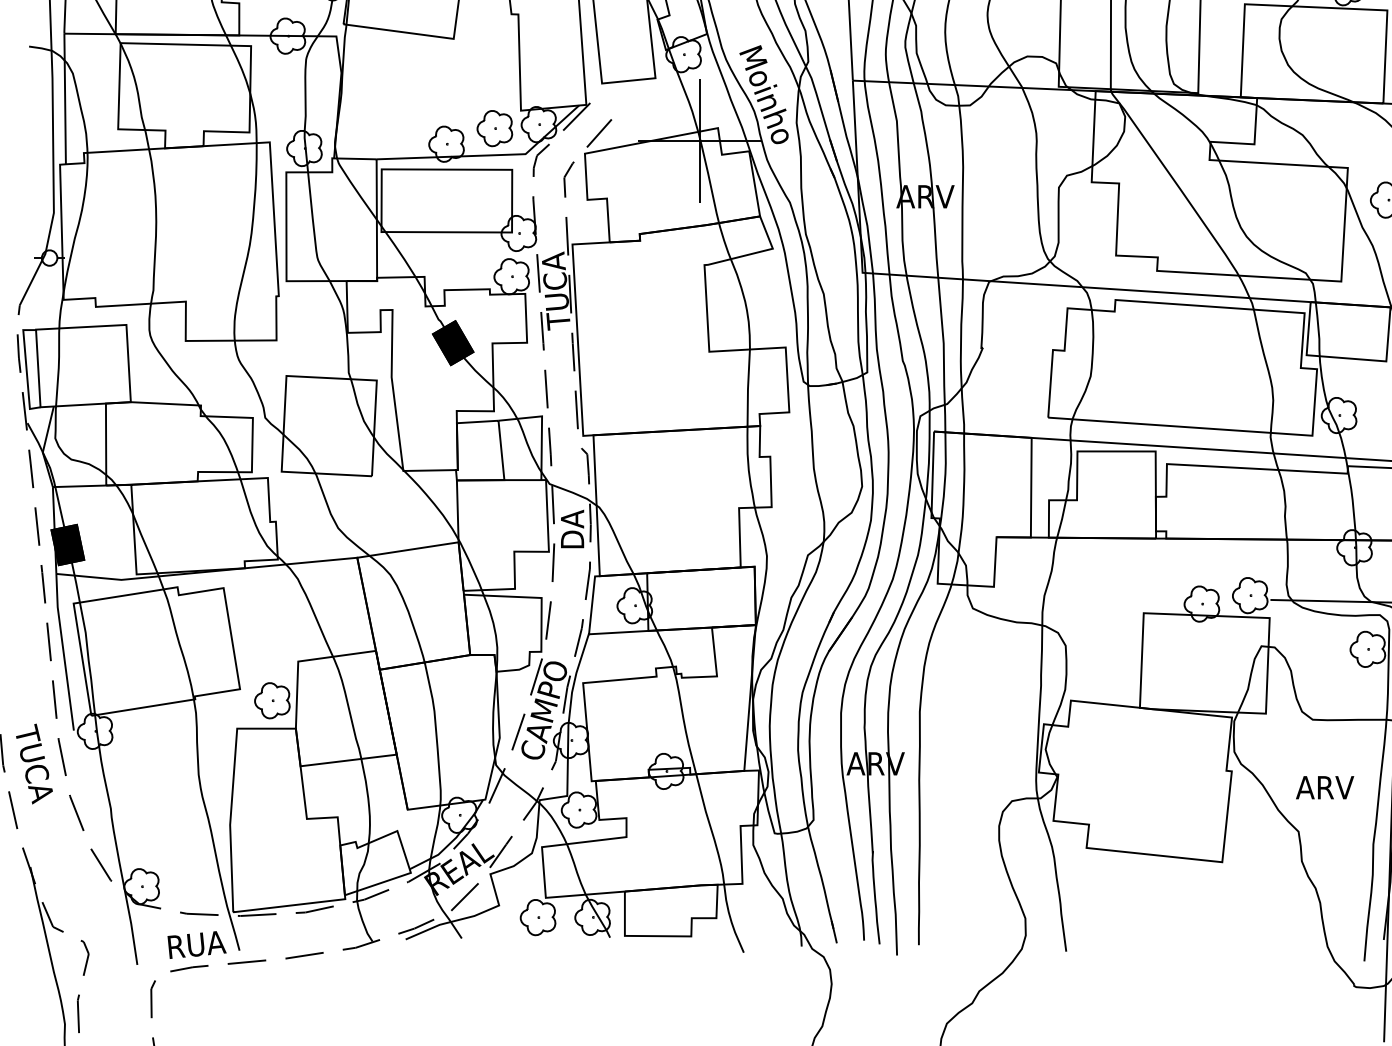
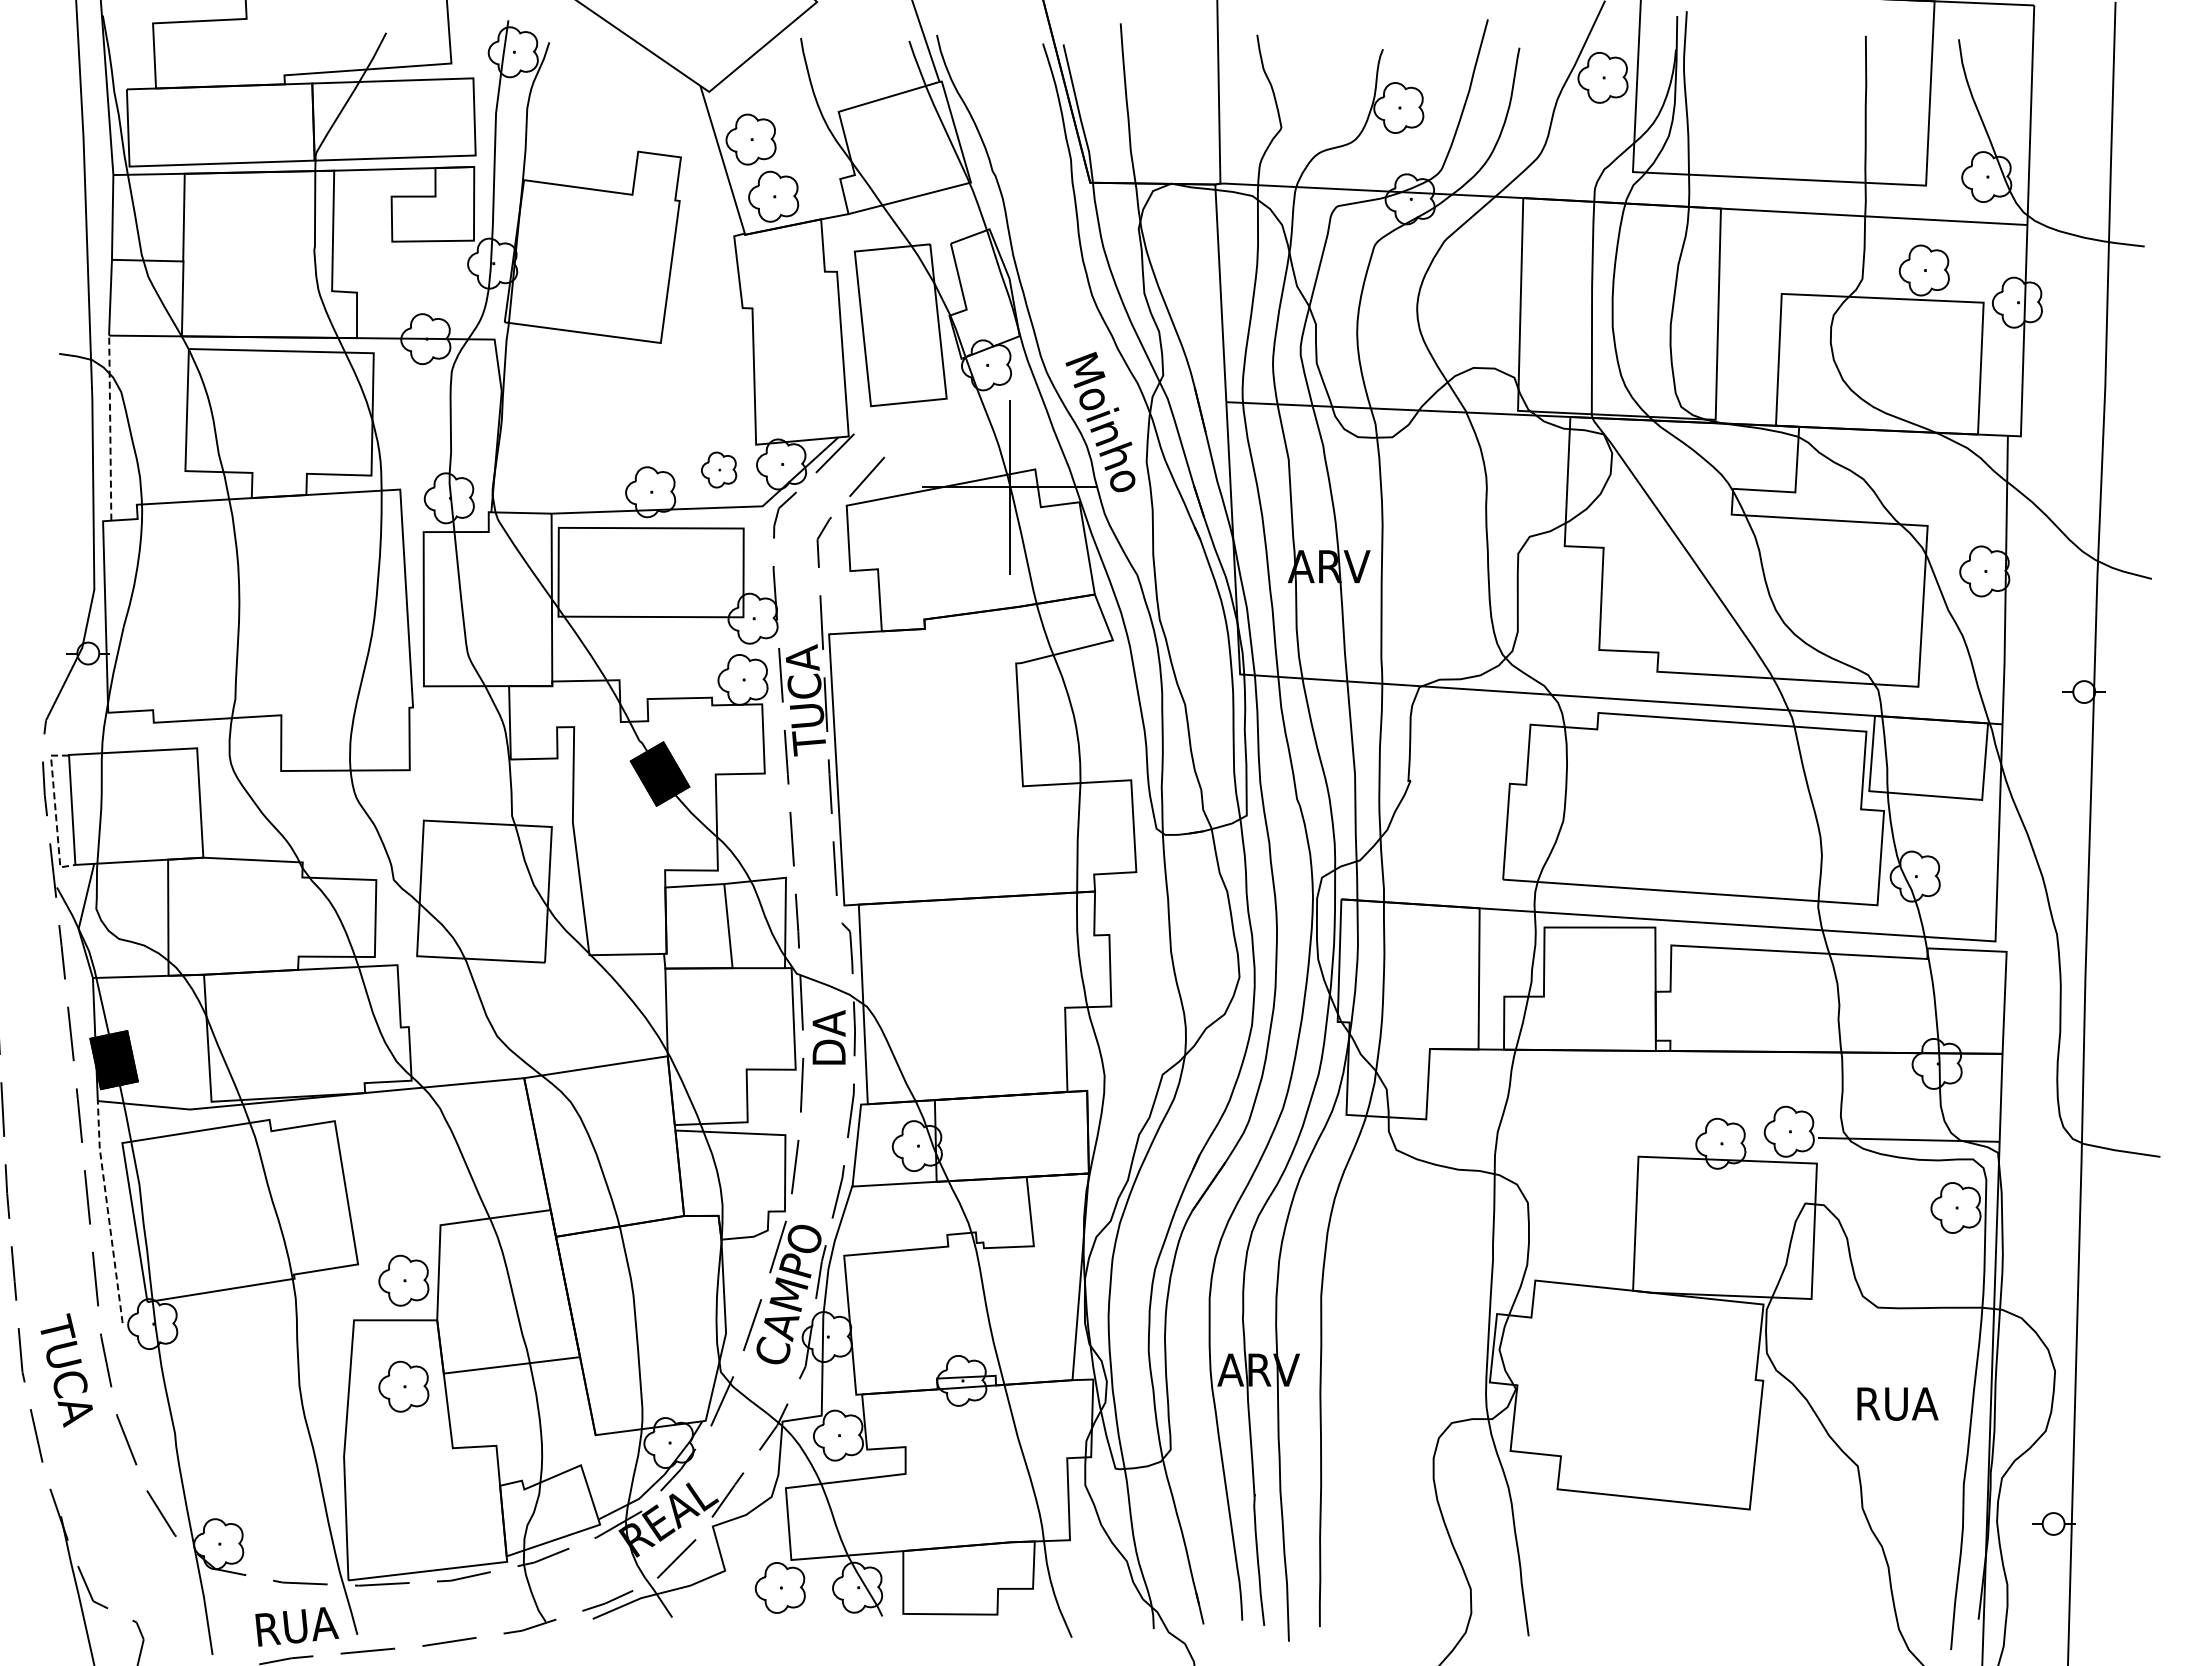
line: (65, 99) -> (110, 428), solid -> dashed
part: (494, 128) -> (718, 469), size x0.7
line: (26, 368) -> (55, 810), solid -> dashed
line: (63, 651) -> (108, 1211), solid -> dashed
part: (272, 775) -> (403, 1386), added
text: (1325, 787) -> (1896, 1403), ARV -> RUA

